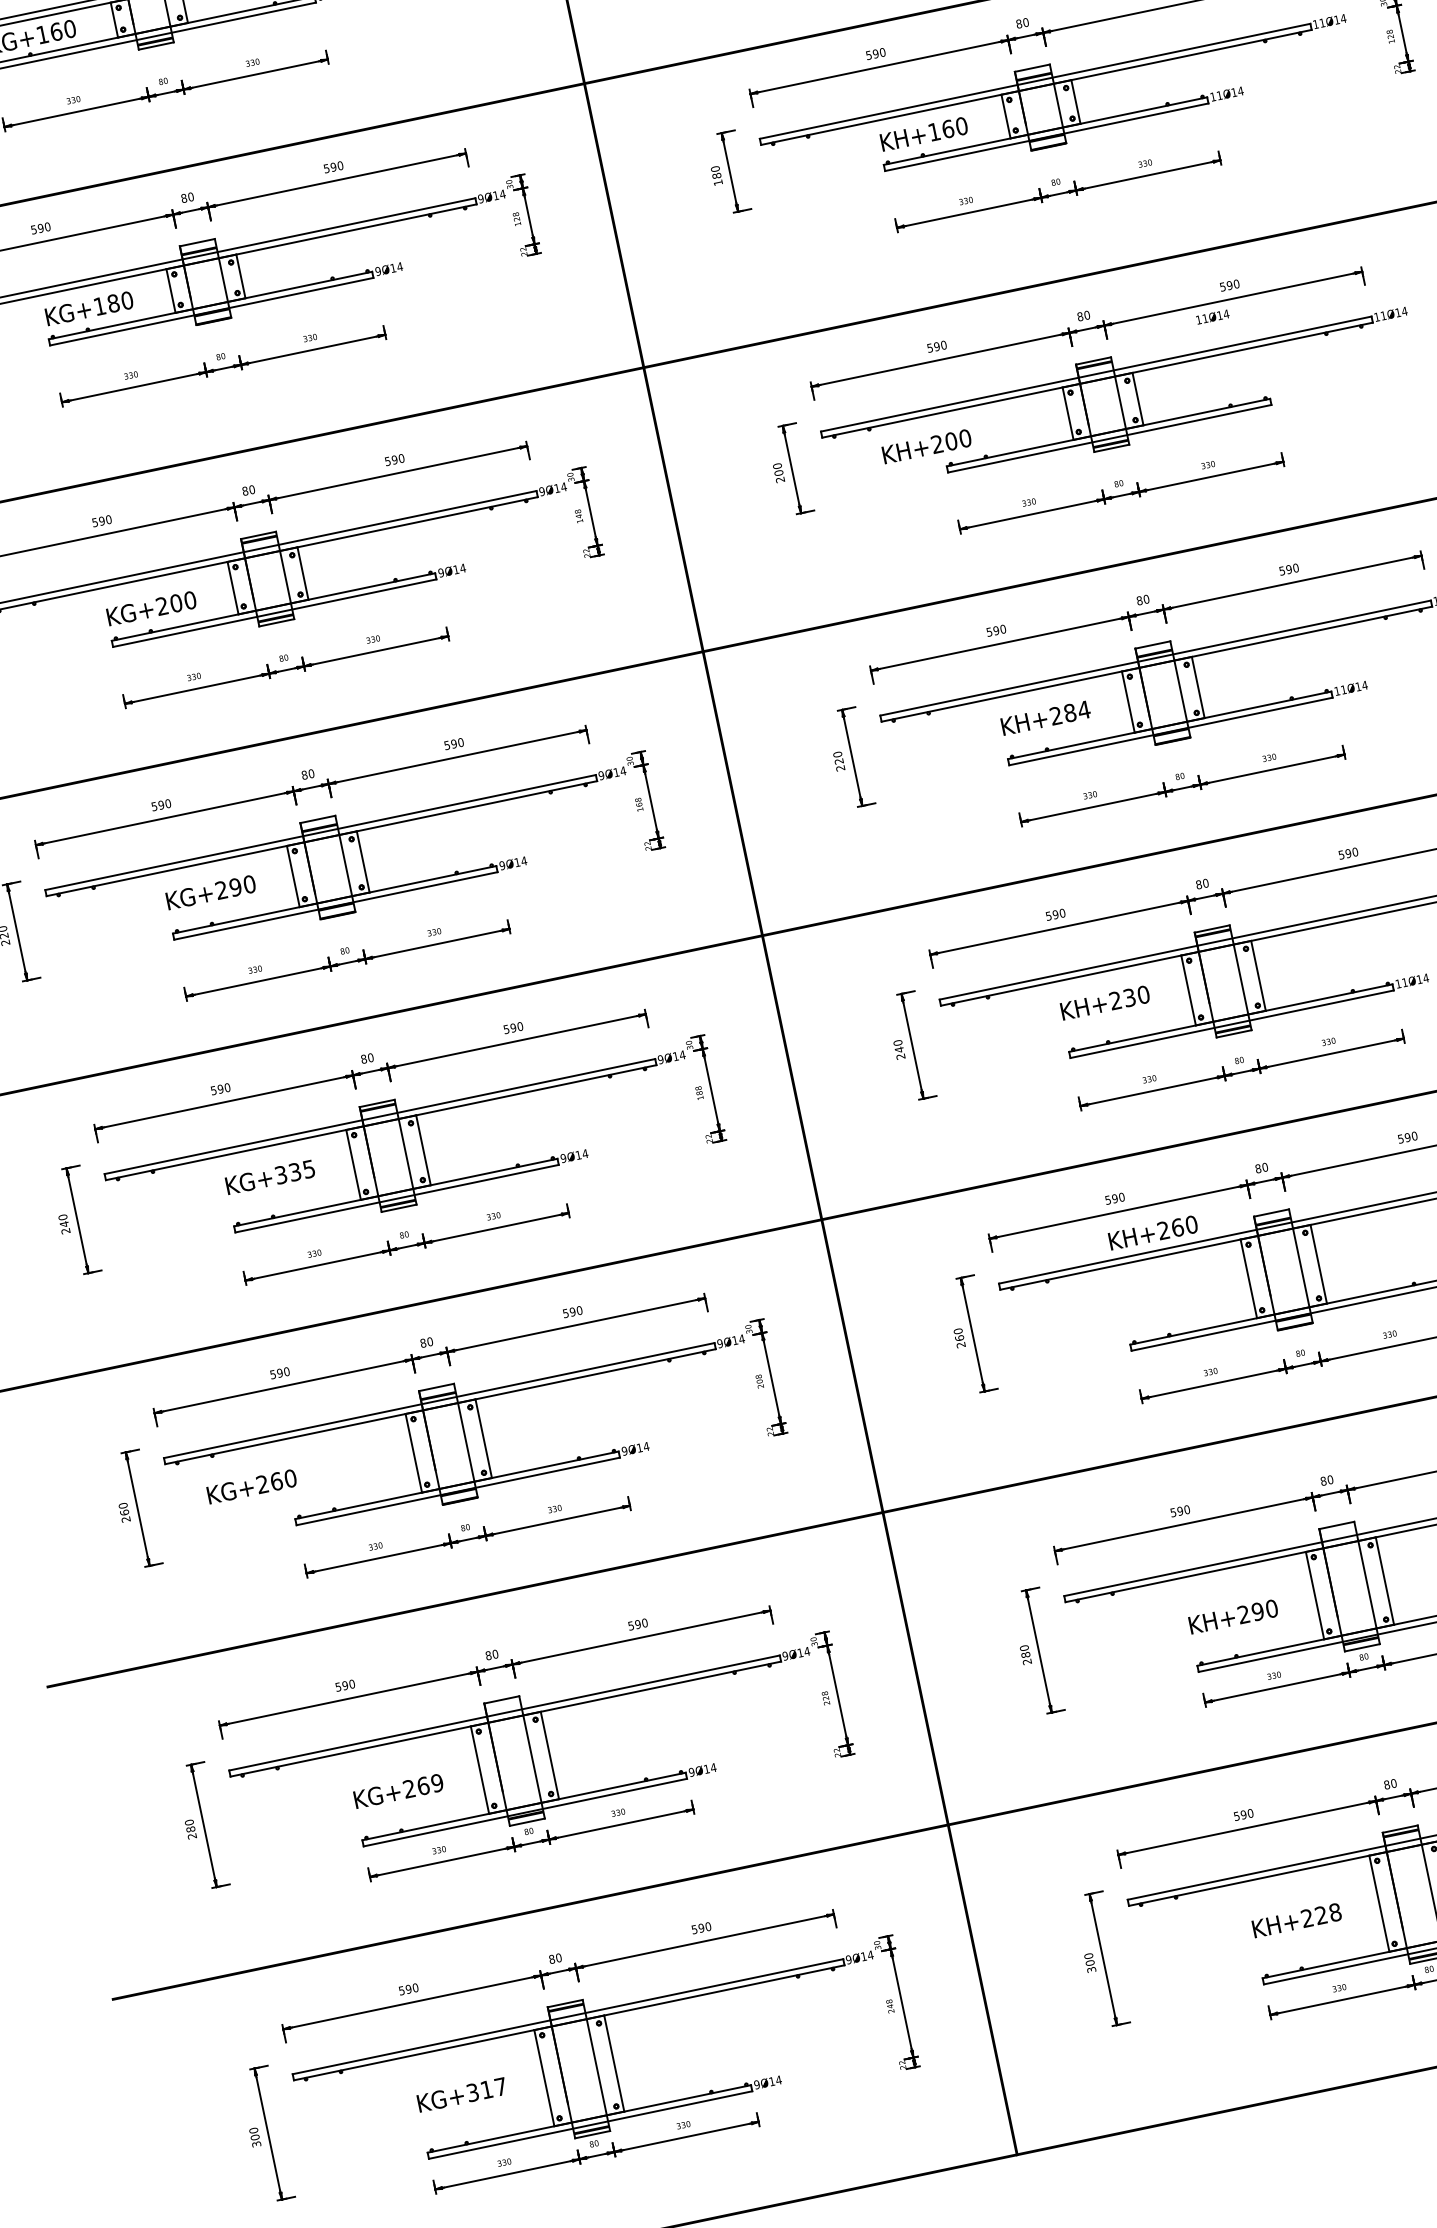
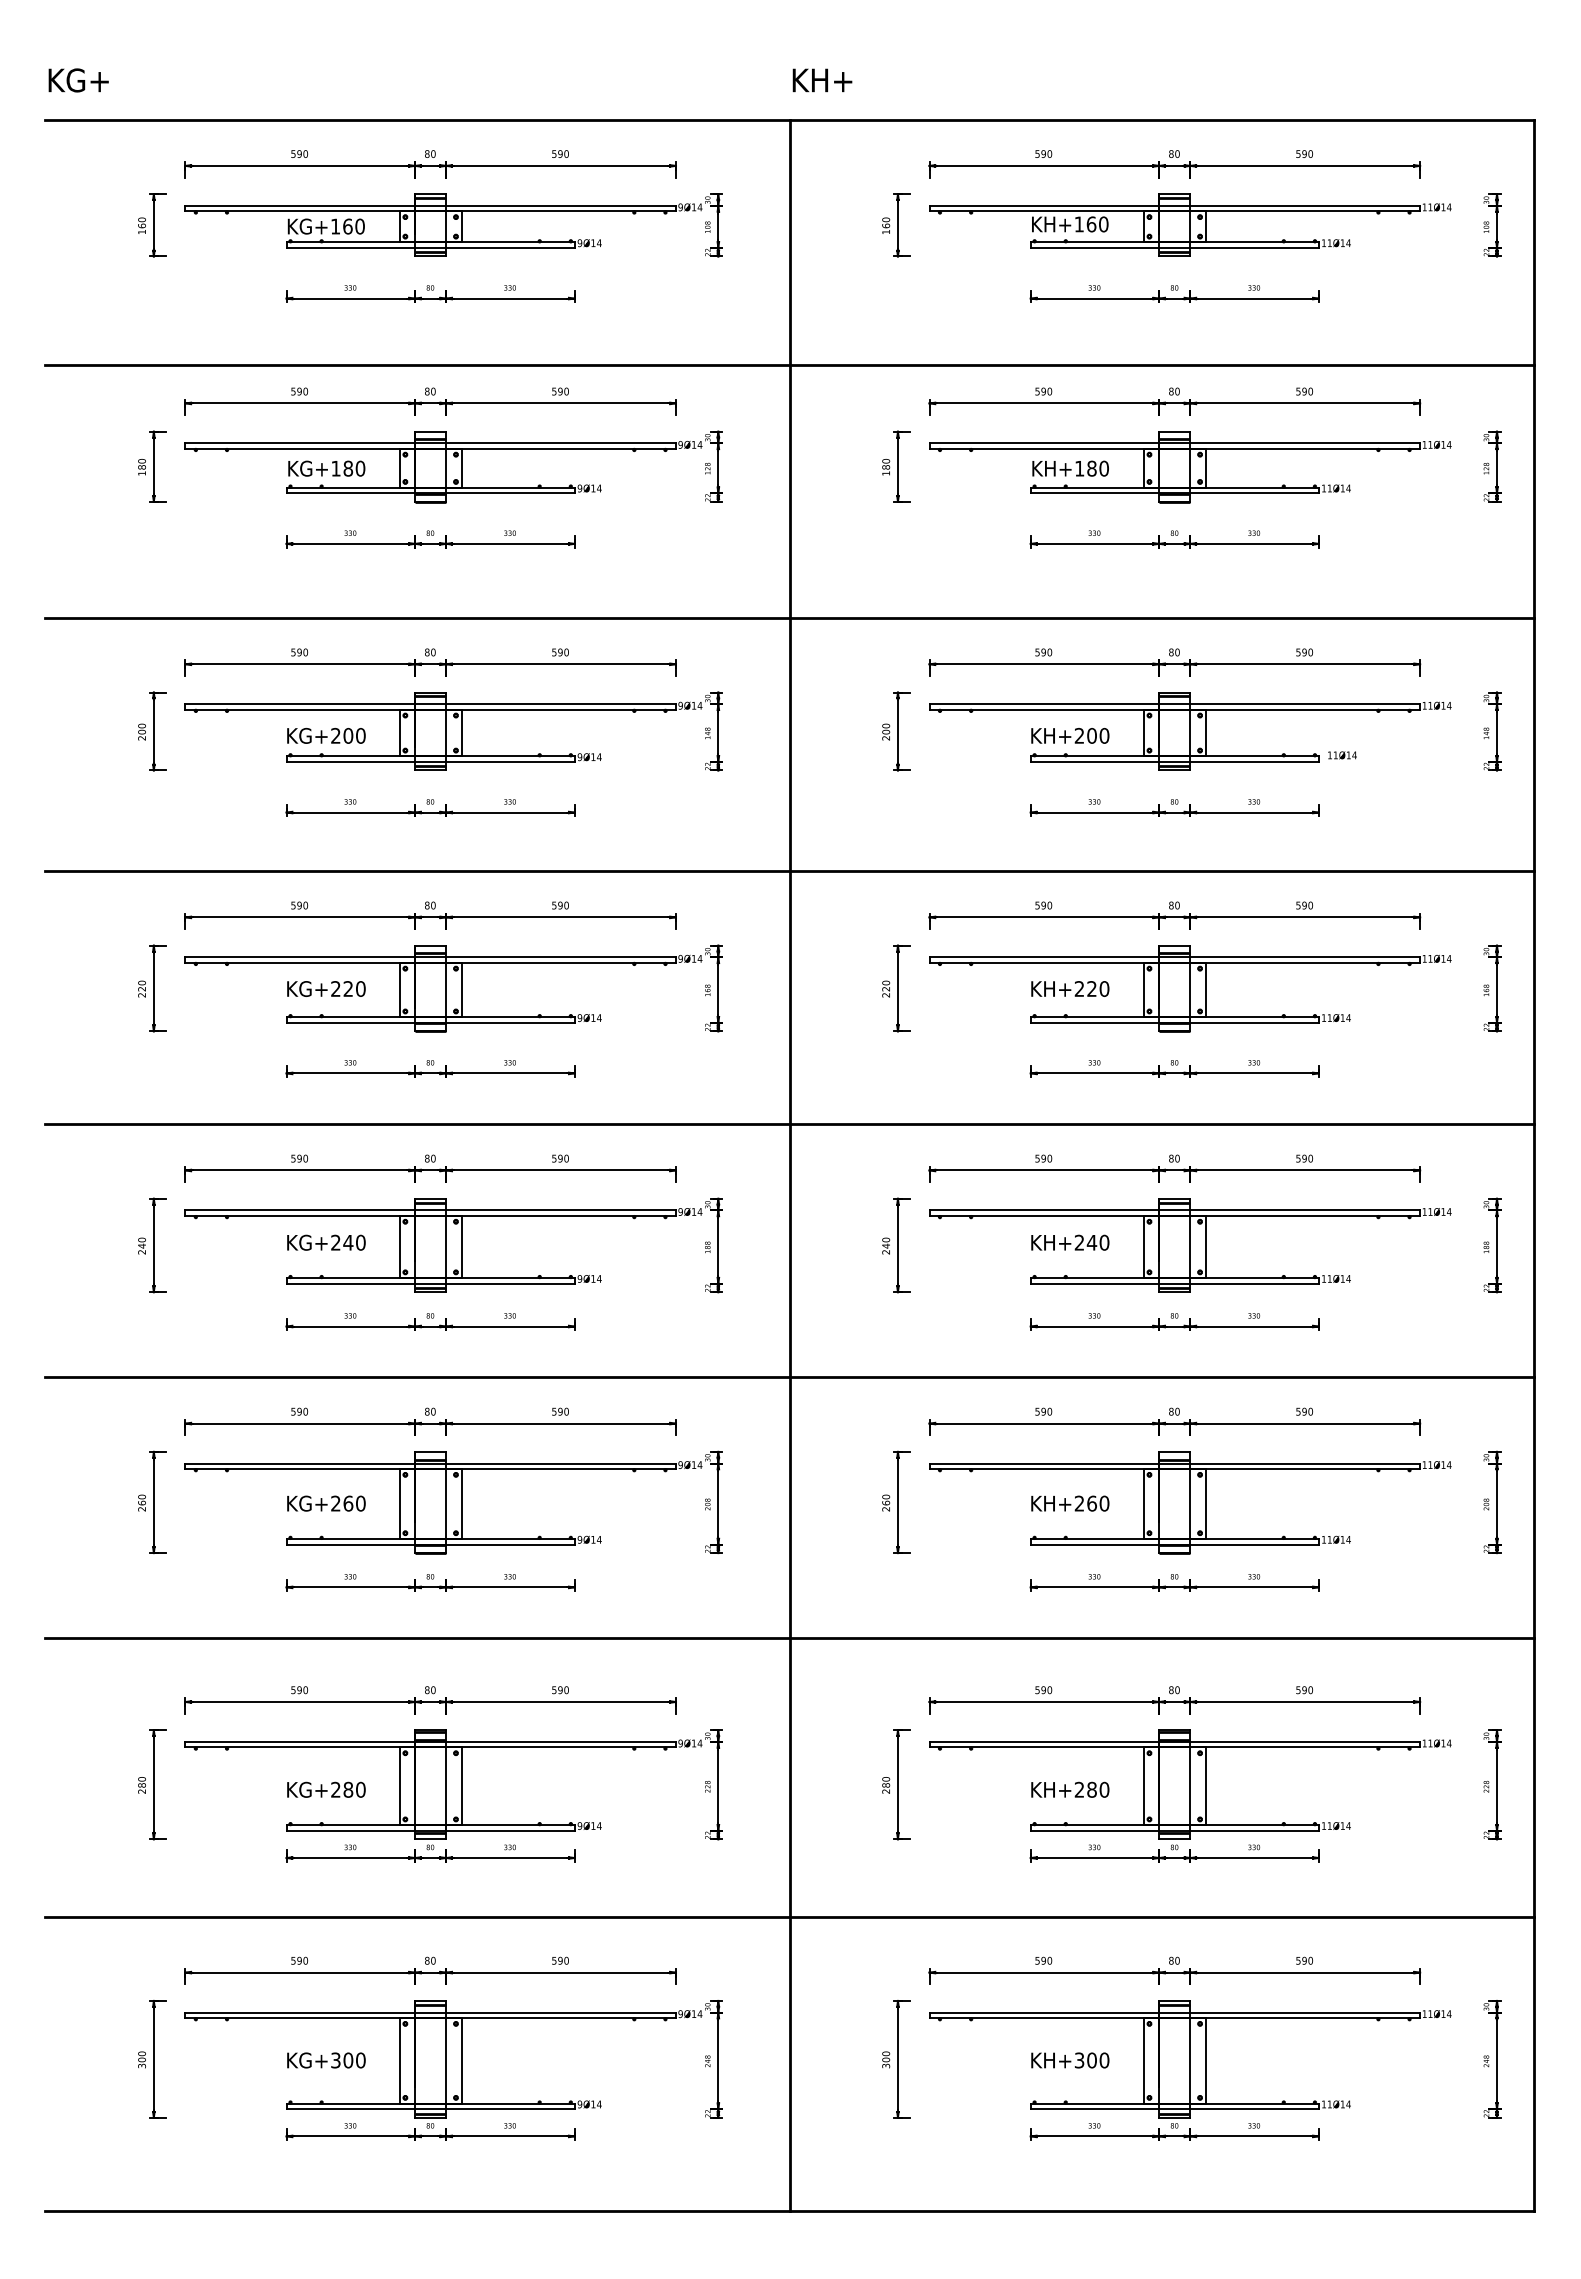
text: (947, 129) -> (1091, 468), KH+160 -> KH+180
text: (1212, 317) -> (1342, 755), moved
text: (927, 446) -> (1070, 735), moved
text: (1077, 710) -> (1098, 988), KH+284 -> KH+220
text: (235, 886) -> (348, 988), KG+290 -> KG+220
text: (1128, 997) -> (1091, 1242), KH+230 -> KH+240
text: (295, 1171) -> (348, 1242), KG+335 -> KG+240
text: (1153, 1232) -> (1070, 1503), moved
text: (252, 1486) -> (326, 1503), moved
hatch: (1337, 1531) -> (1174, 1735), added
text: (1257, 1611) -> (1091, 1789), KH+290 -> KH+280
hatch: (502, 1705) -> (430, 1735), added
text: (430, 1784) -> (354, 1789), KG+269 -> KG+280
text: (1321, 1915) -> (1092, 2060), KH+228 -> KH+300
text: (493, 2088) -> (354, 2060), KG+317 -> KG+300

